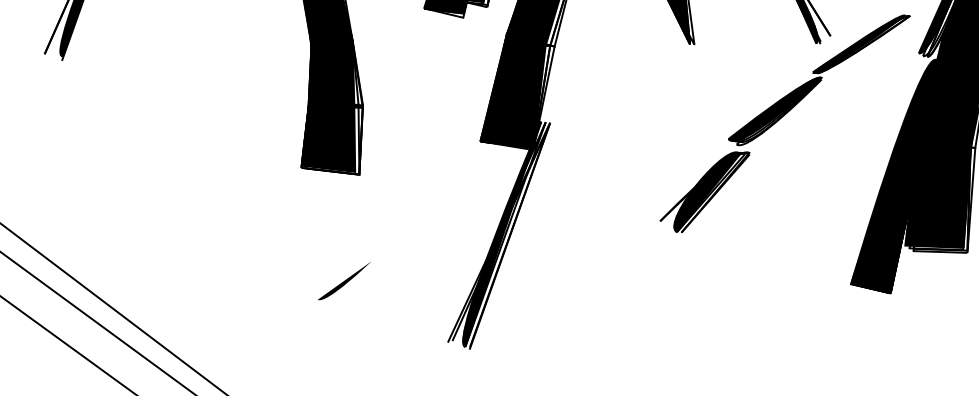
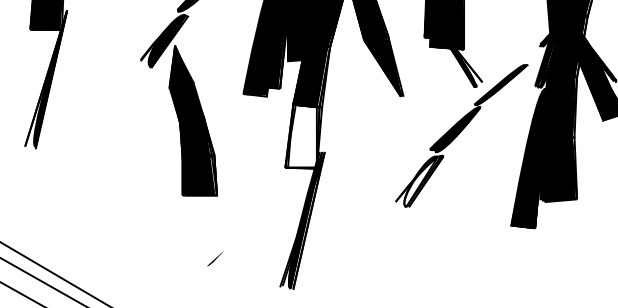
fill: (512, 89) -> (300, 135), removed
fill: (706, 191) -> (420, 181), removed
part: (344, 281) -> (215, 258), size x0.6

